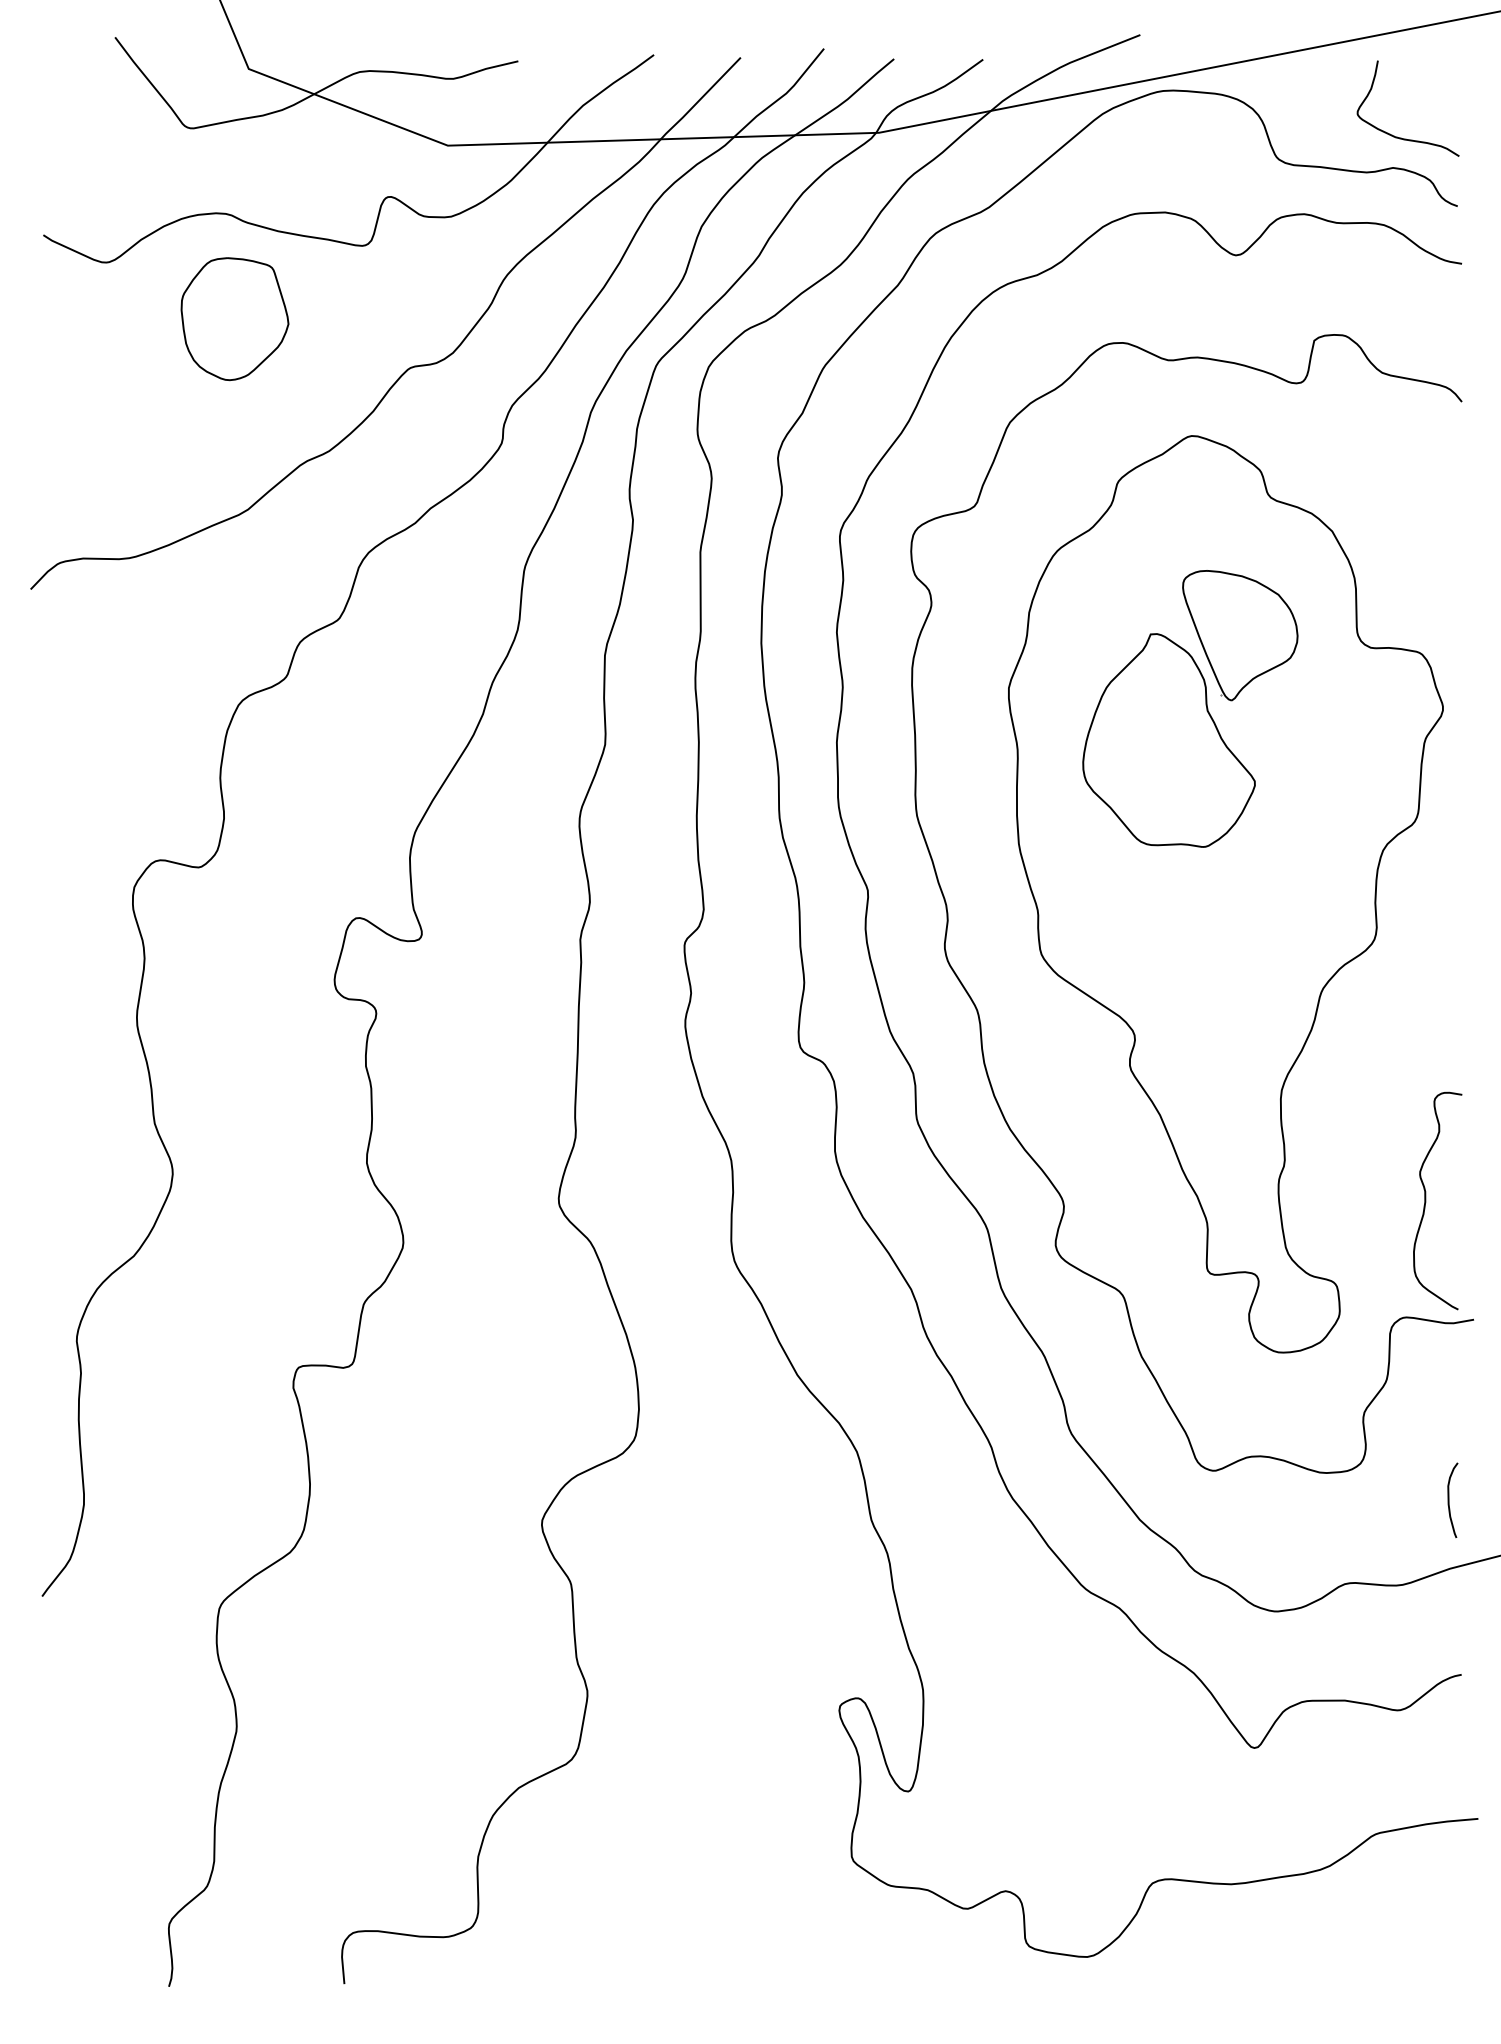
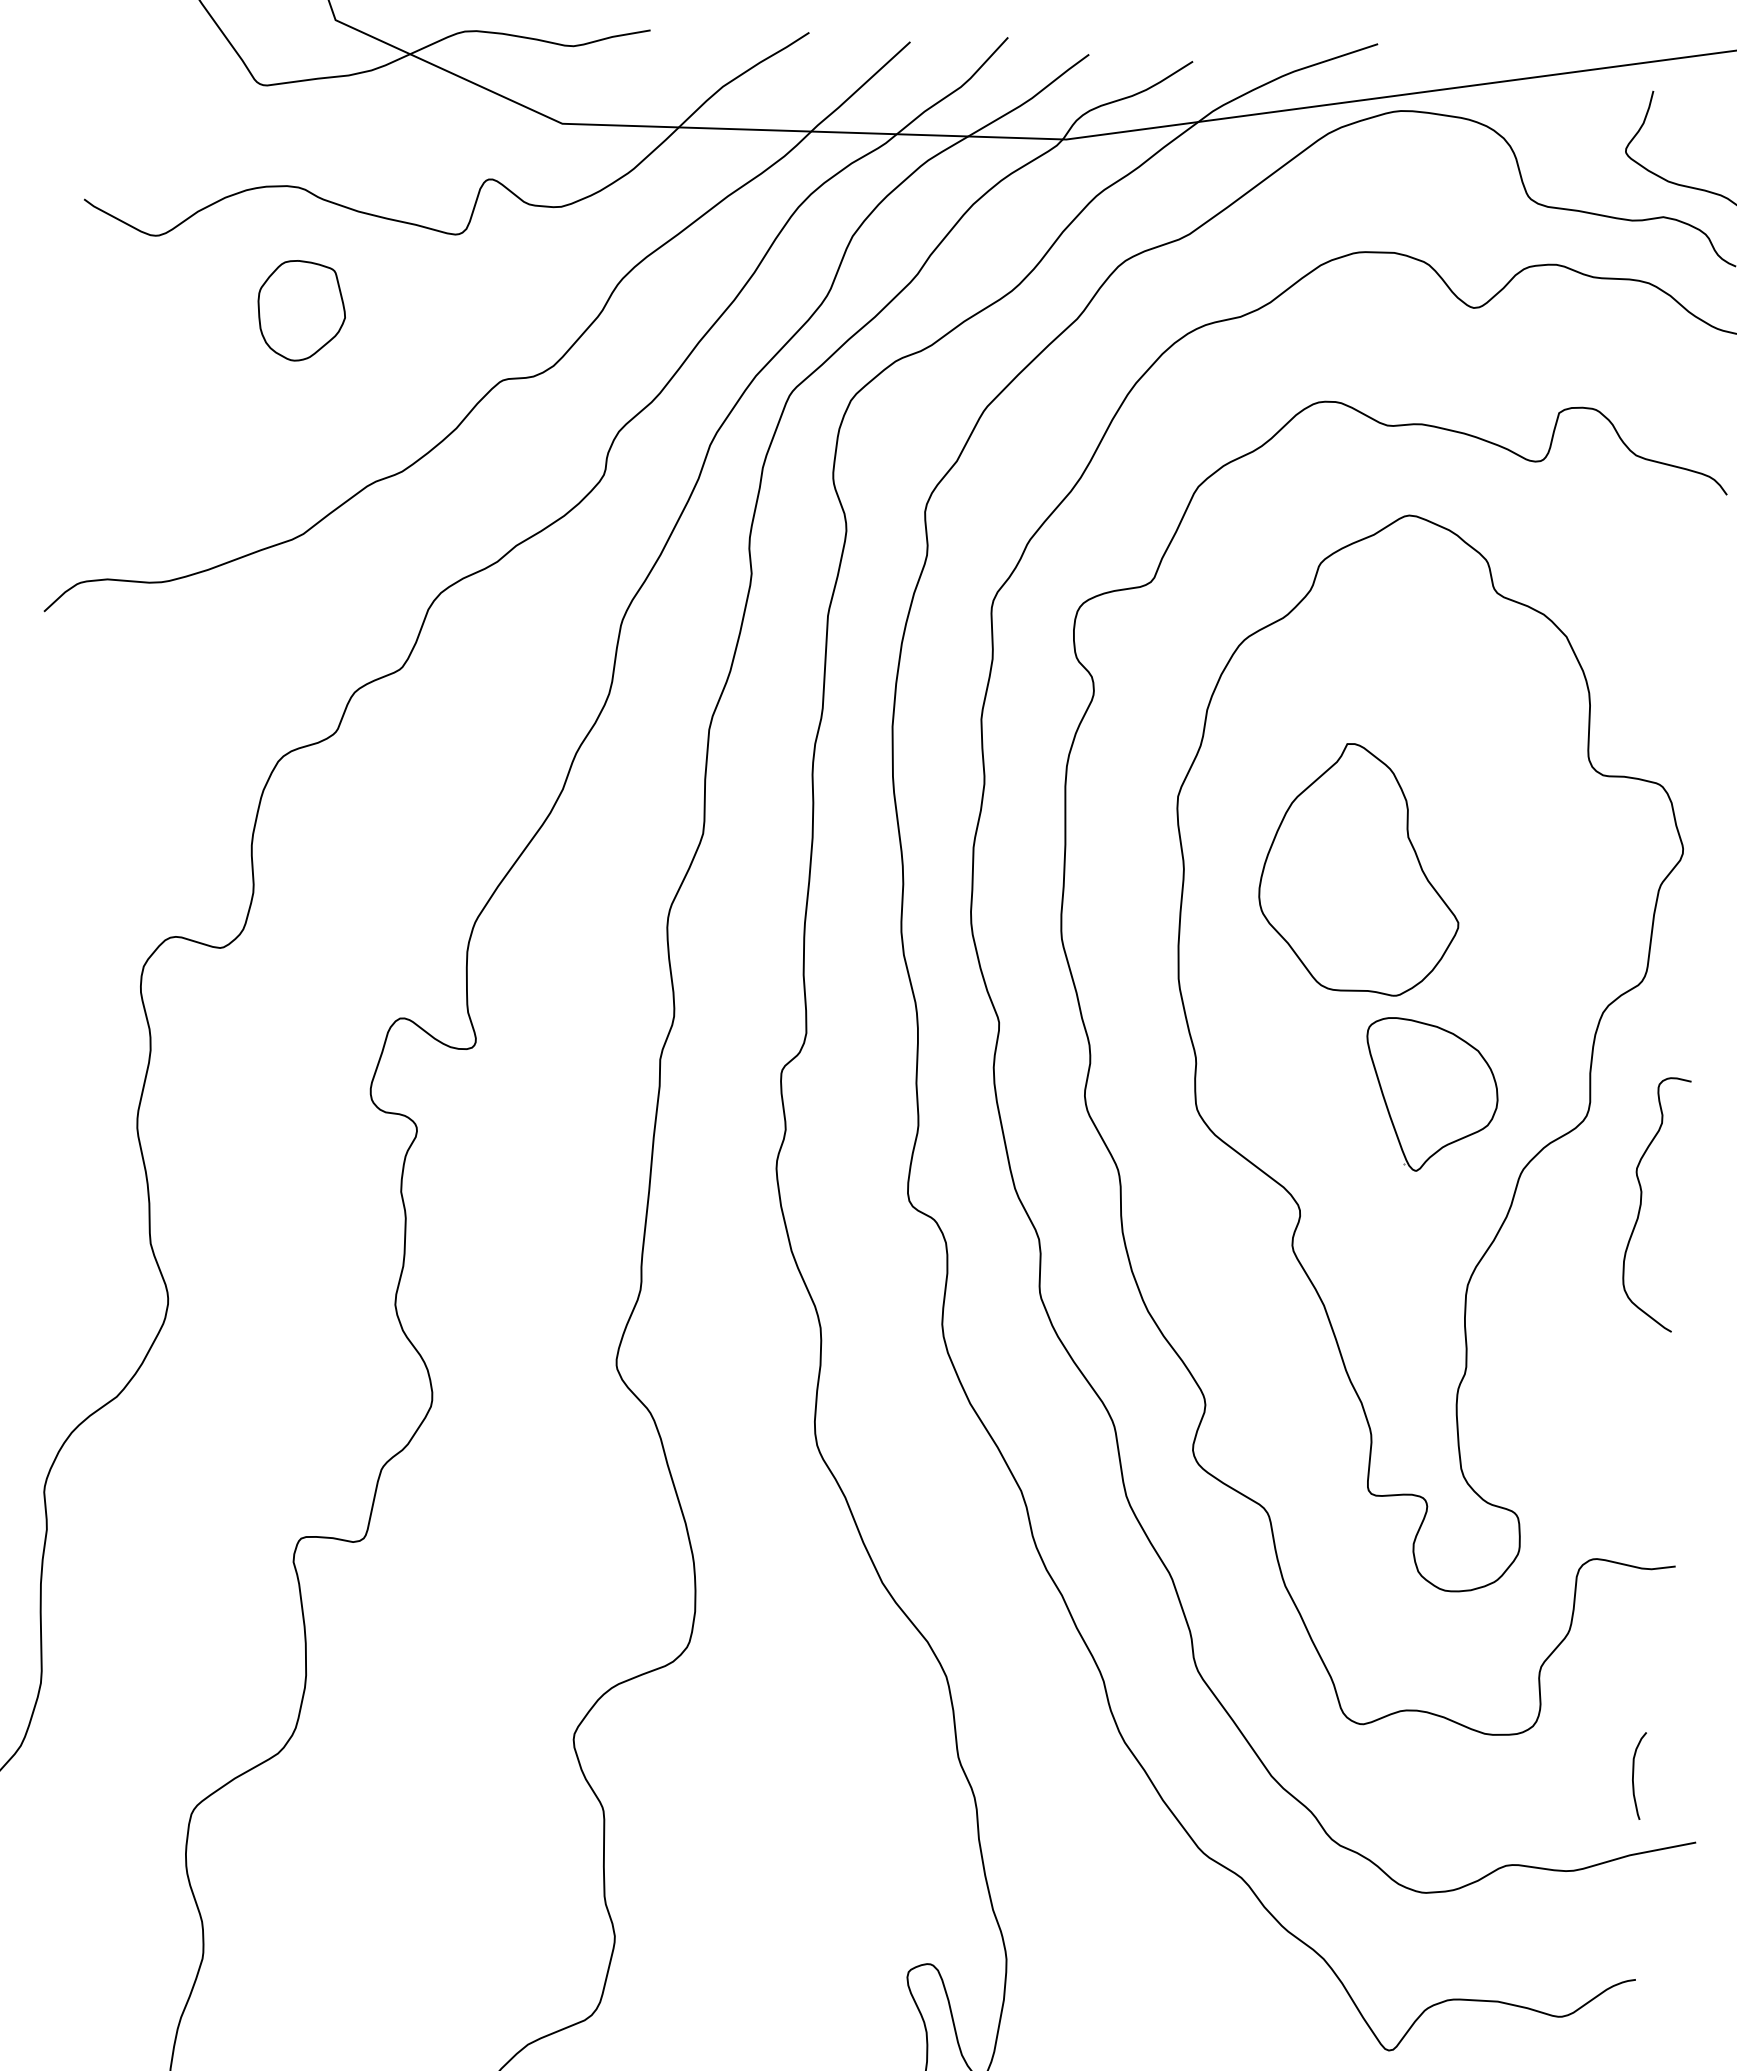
part: (234, 319) -> (301, 311), size x0.7
part: (1240, 635) -> (1431, 1095), moved
curve: (1426, 1200) -> (1642, 1202), moved

